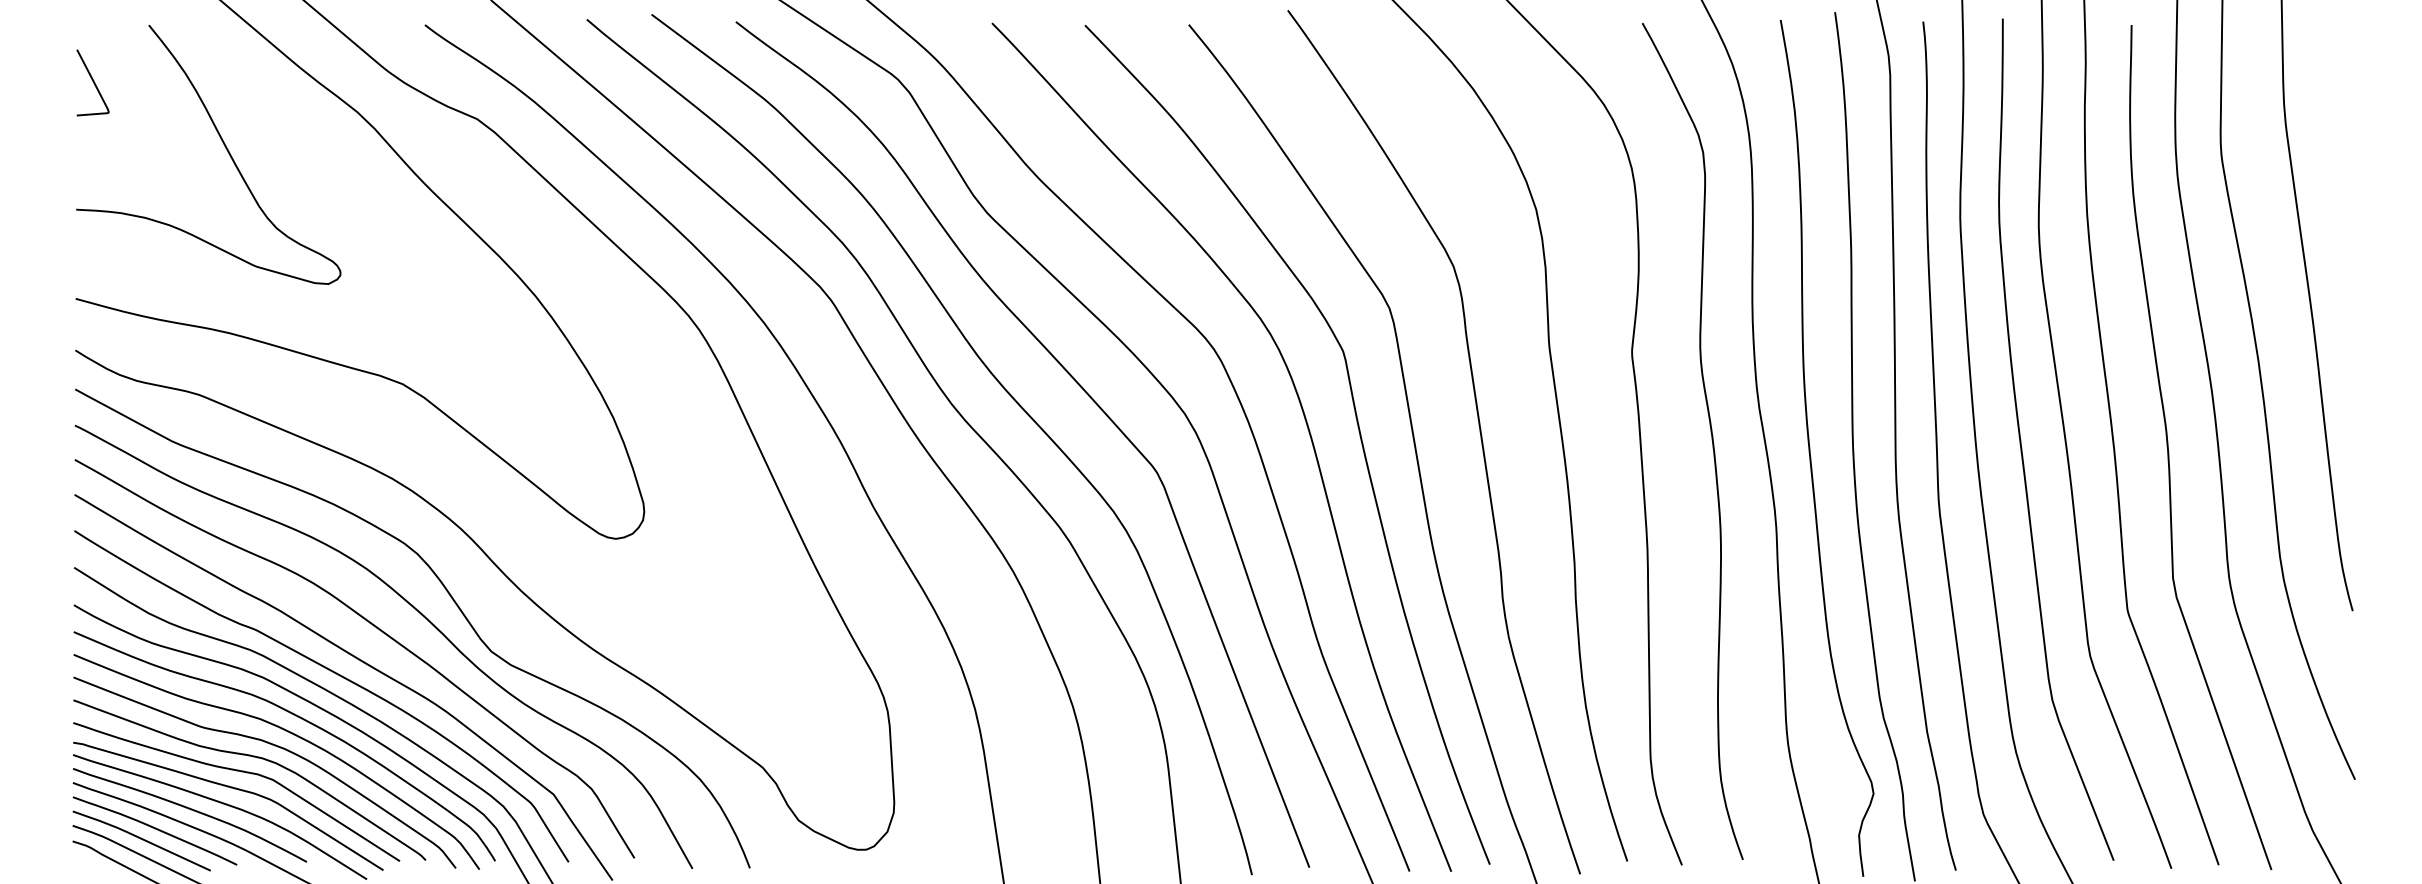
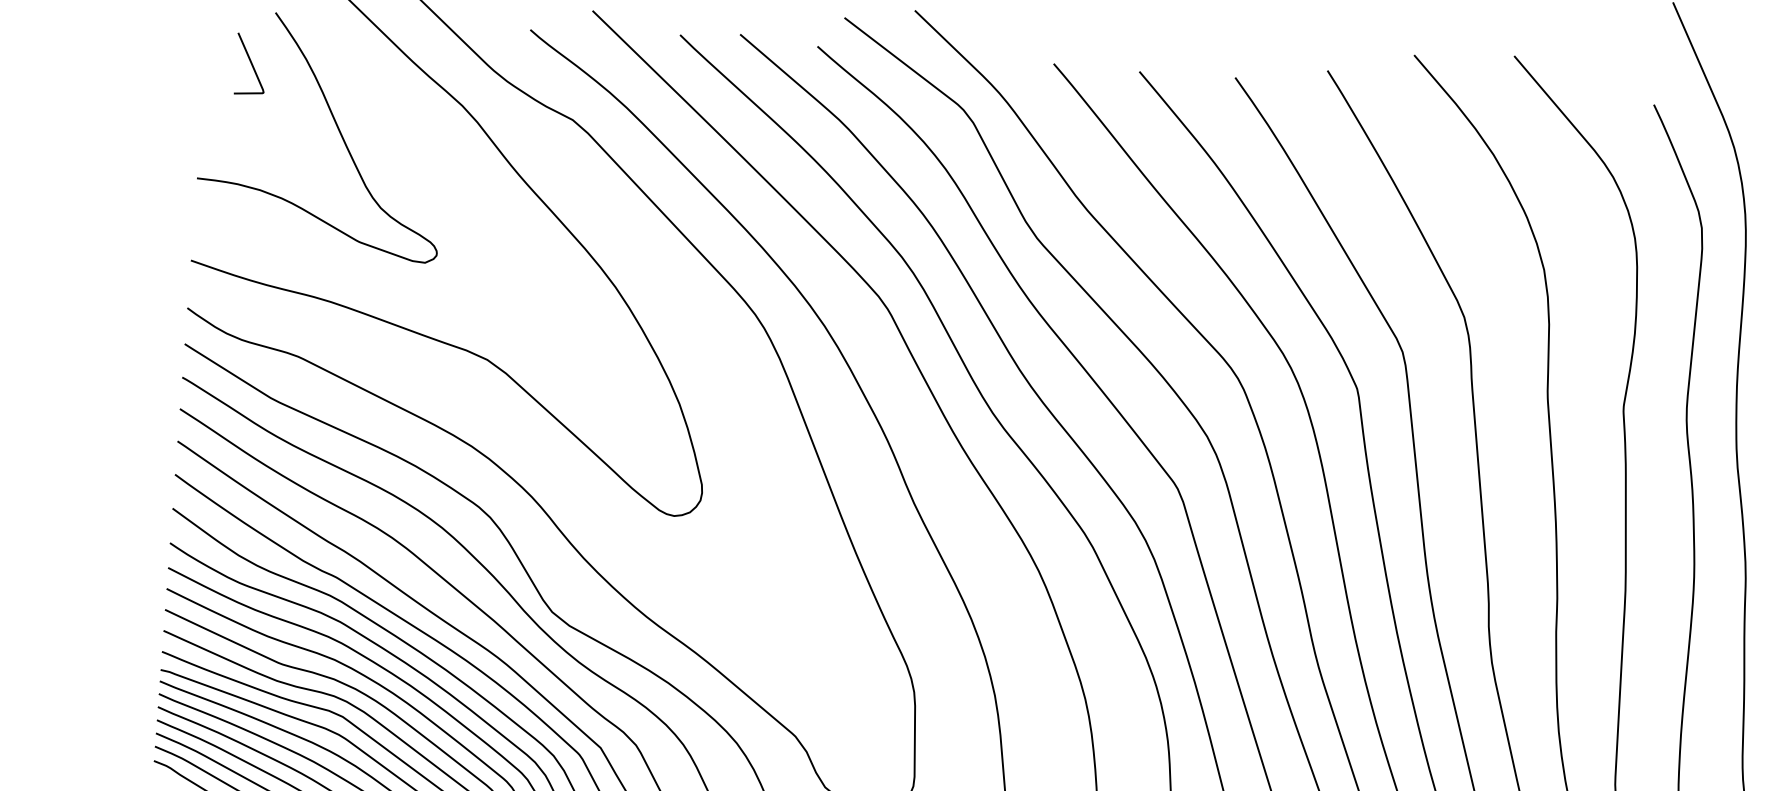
curve: (92, 81) -> (250, 63), moved

